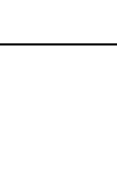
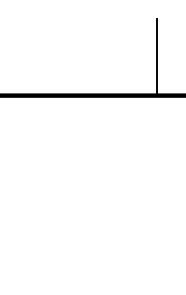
line: (107, 26) -> (157, 58), added

